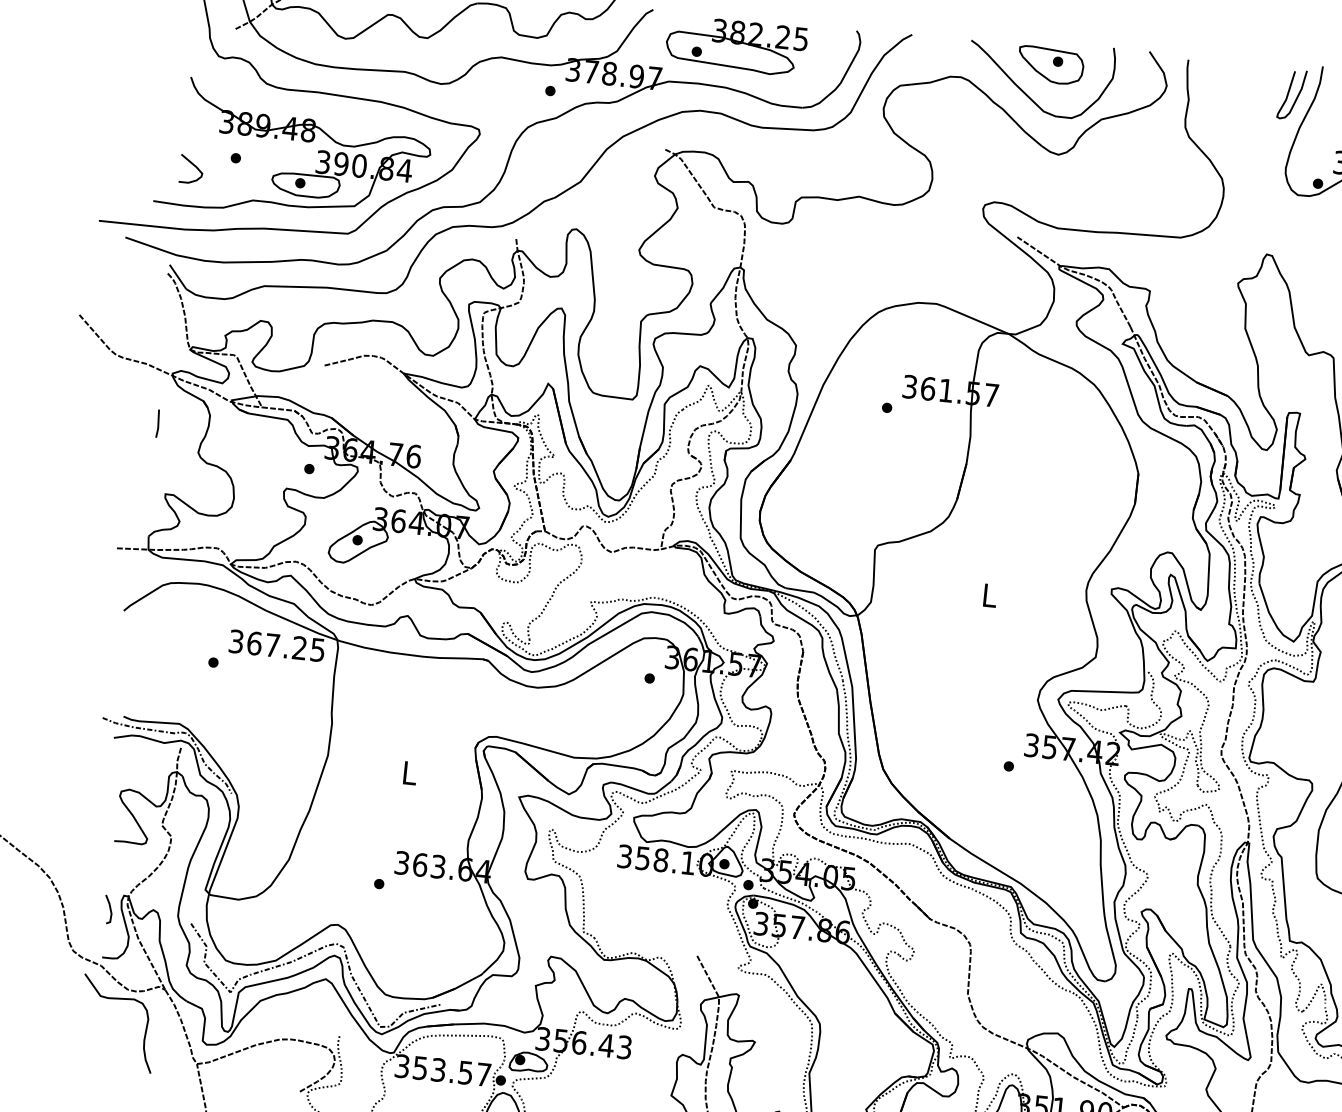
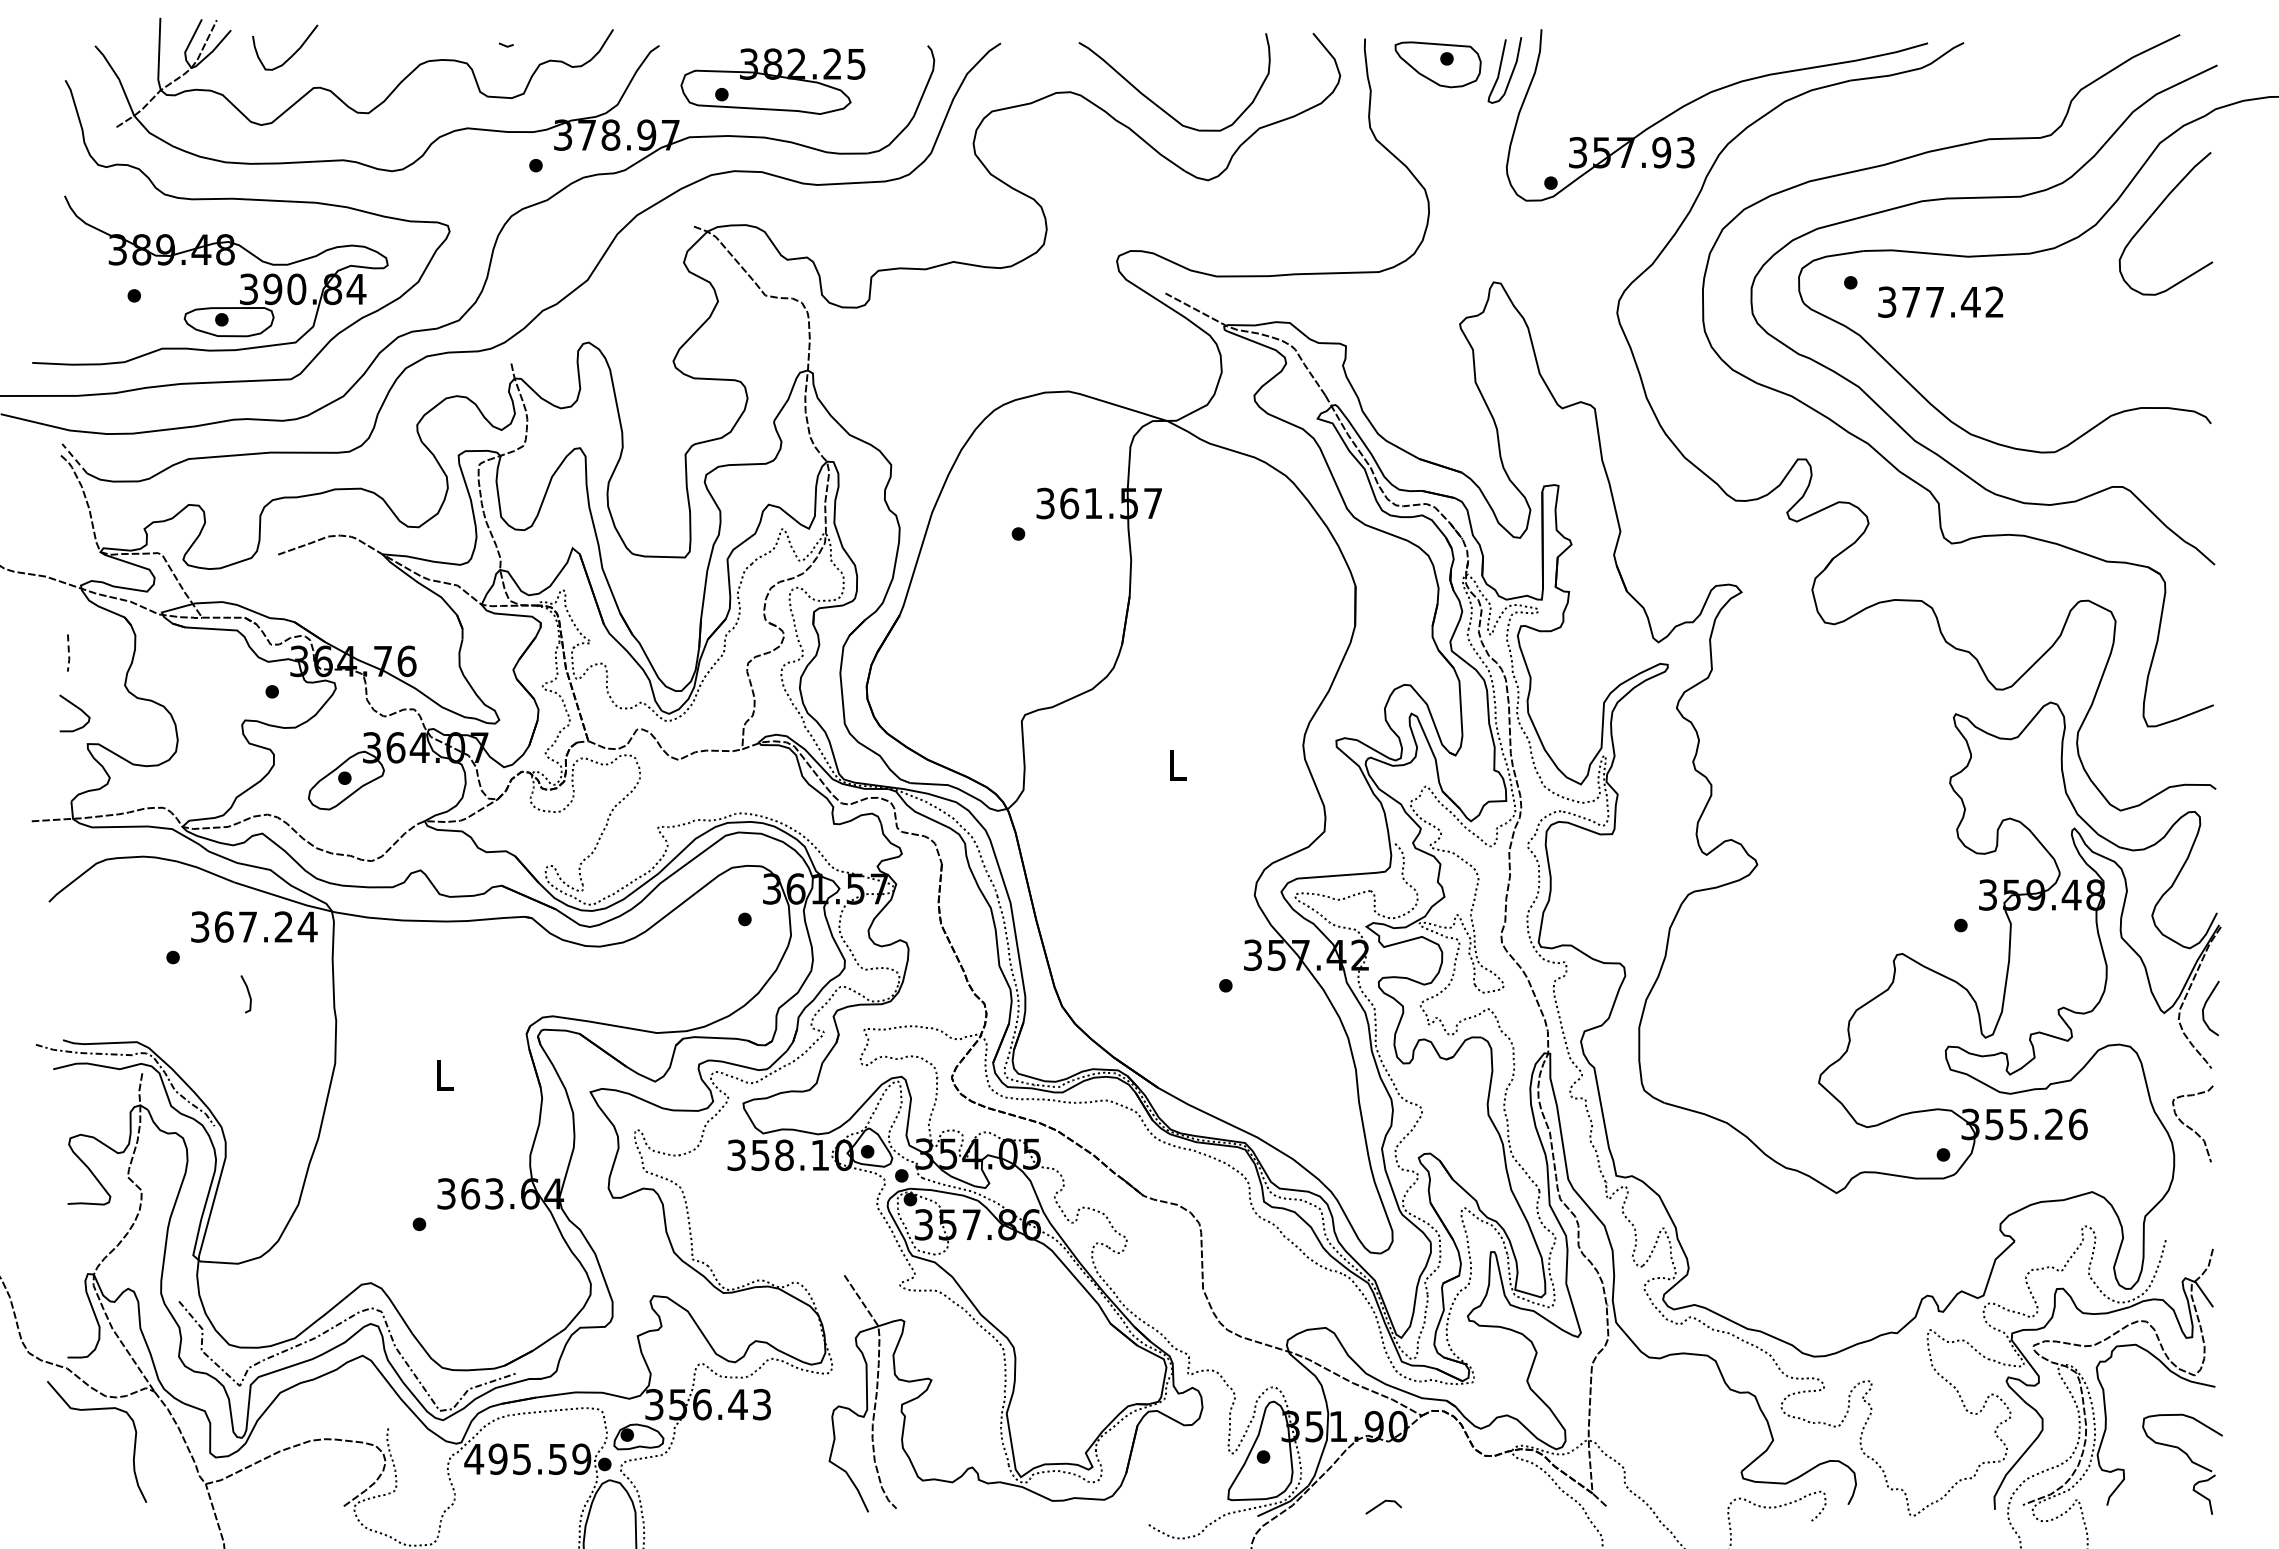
part: (1050, 65) -> (1437, 64), moved
curve: (194, 166) -> (78, 709), moved
line: (177, 276) -> (74, 458), solid -> dashed
line: (158, 424) -> (69, 654), solid -> dashed
text: (317, 649) -> (307, 926), 367.25 -> 367.24
line: (109, 908) -> (247, 992), moved
text: (442, 1070) -> (527, 1459), 353.57 -> 495.59

